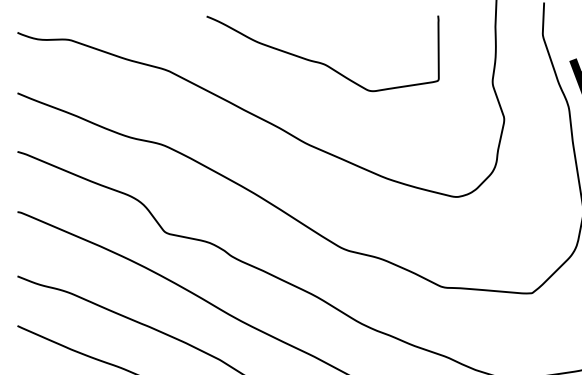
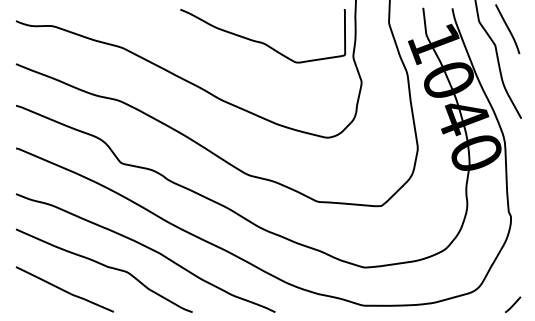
curve: (320, 61) -> (261, 41), moved

